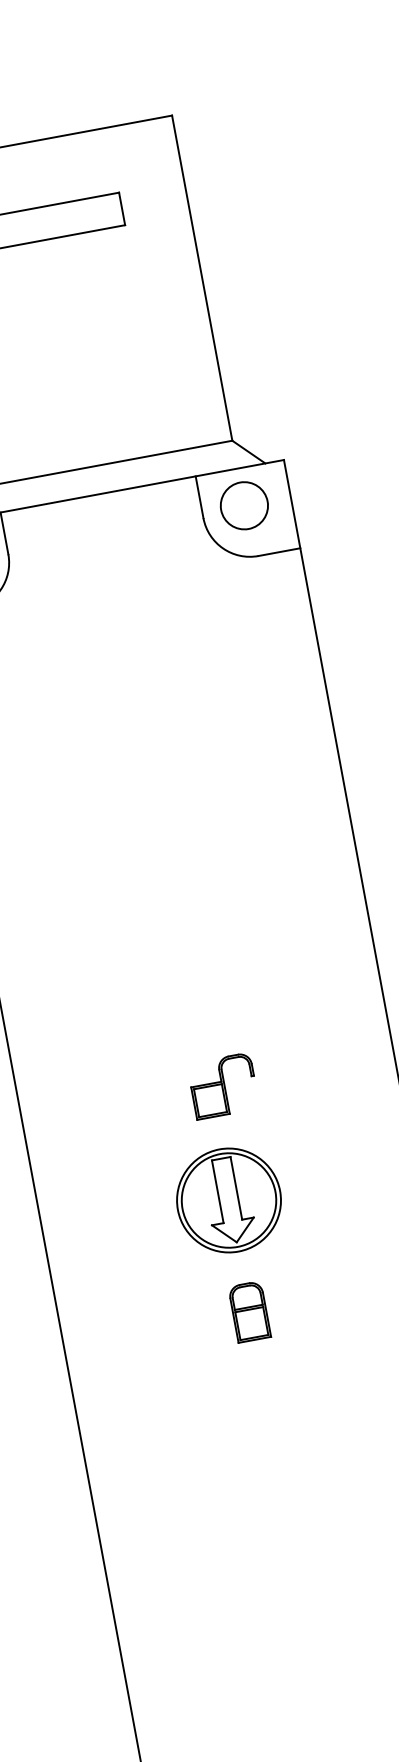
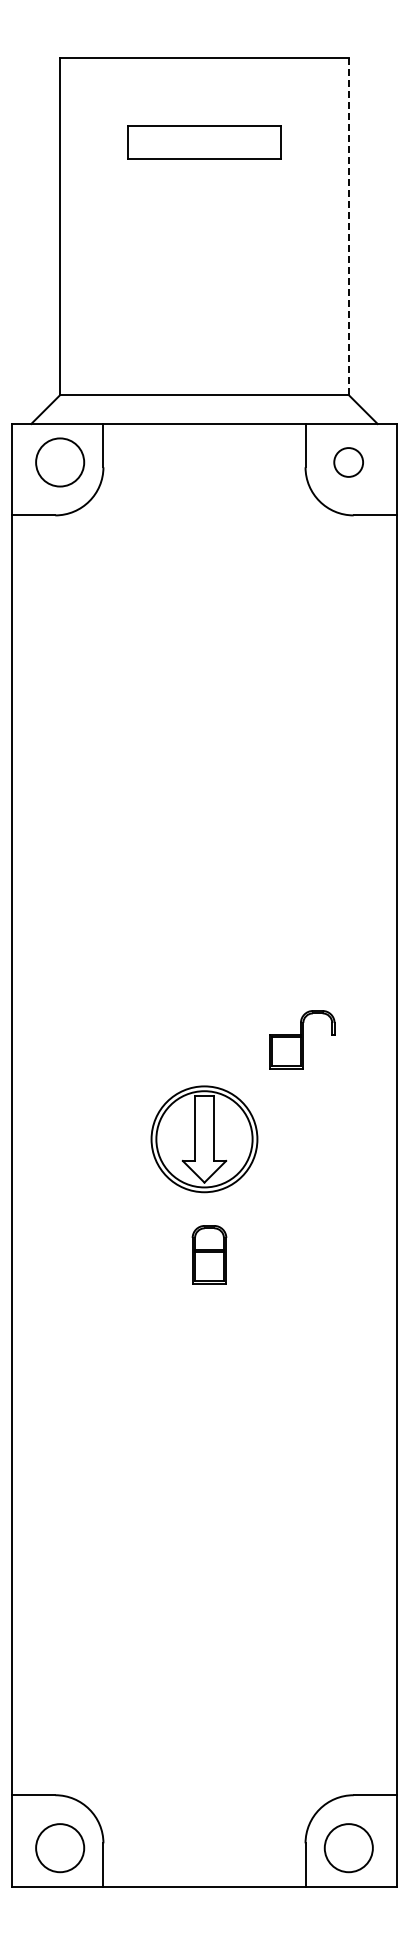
line: (201, 278) -> (348, 226), solid -> dashed
circle: (244, 505) -> (348, 462), size x0.6
part: (223, 1085) -> (302, 1039), moved
part: (229, 1200) -> (204, 1139), moved
part: (249, 1311) -> (209, 1254), moved

